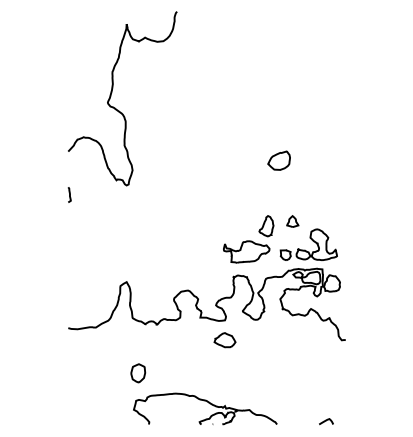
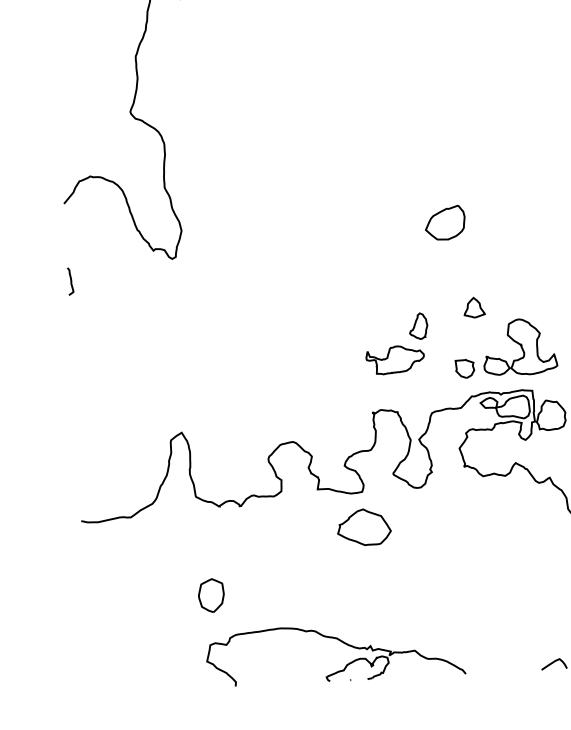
part: (278, 160) -> (444, 222), moved
part: (248, 239) -> (396, 344), size x0.7
part: (224, 340) -> (363, 528), size x1.4

